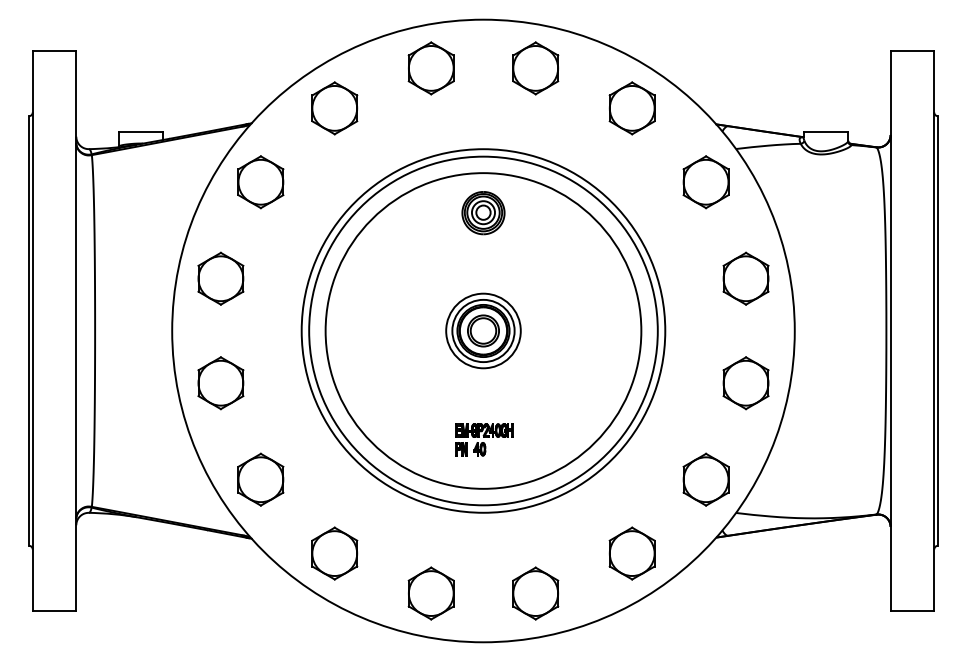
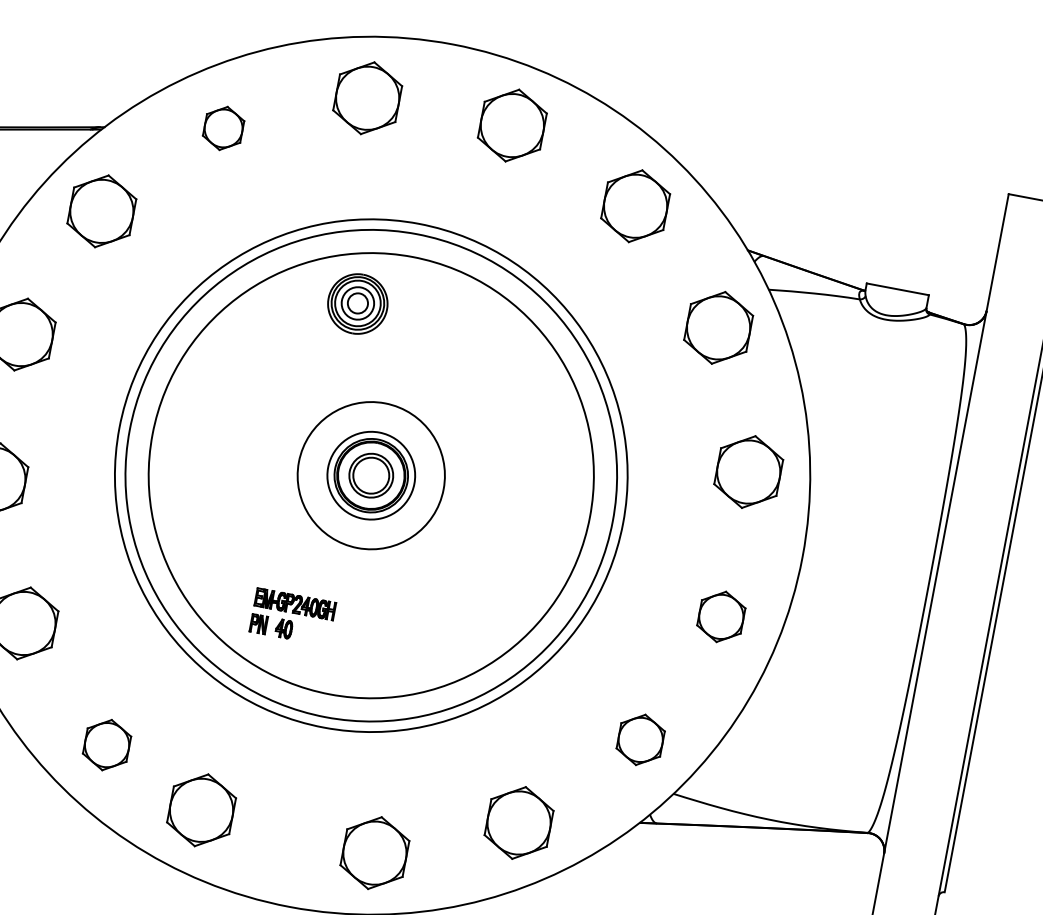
part: (334, 108) -> (223, 128), size x0.6
part: (483, 213) -> (357, 304), moved
circle: (483, 330) -> (371, 475), size x1.4
part: (745, 383) -> (720, 617), size x0.7
part: (484, 439) -> (293, 616), moved
part: (705, 479) -> (639, 739), size x0.7
part: (334, 553) -> (106, 744), size x0.7
part: (430, 593) -> (200, 810), moved

